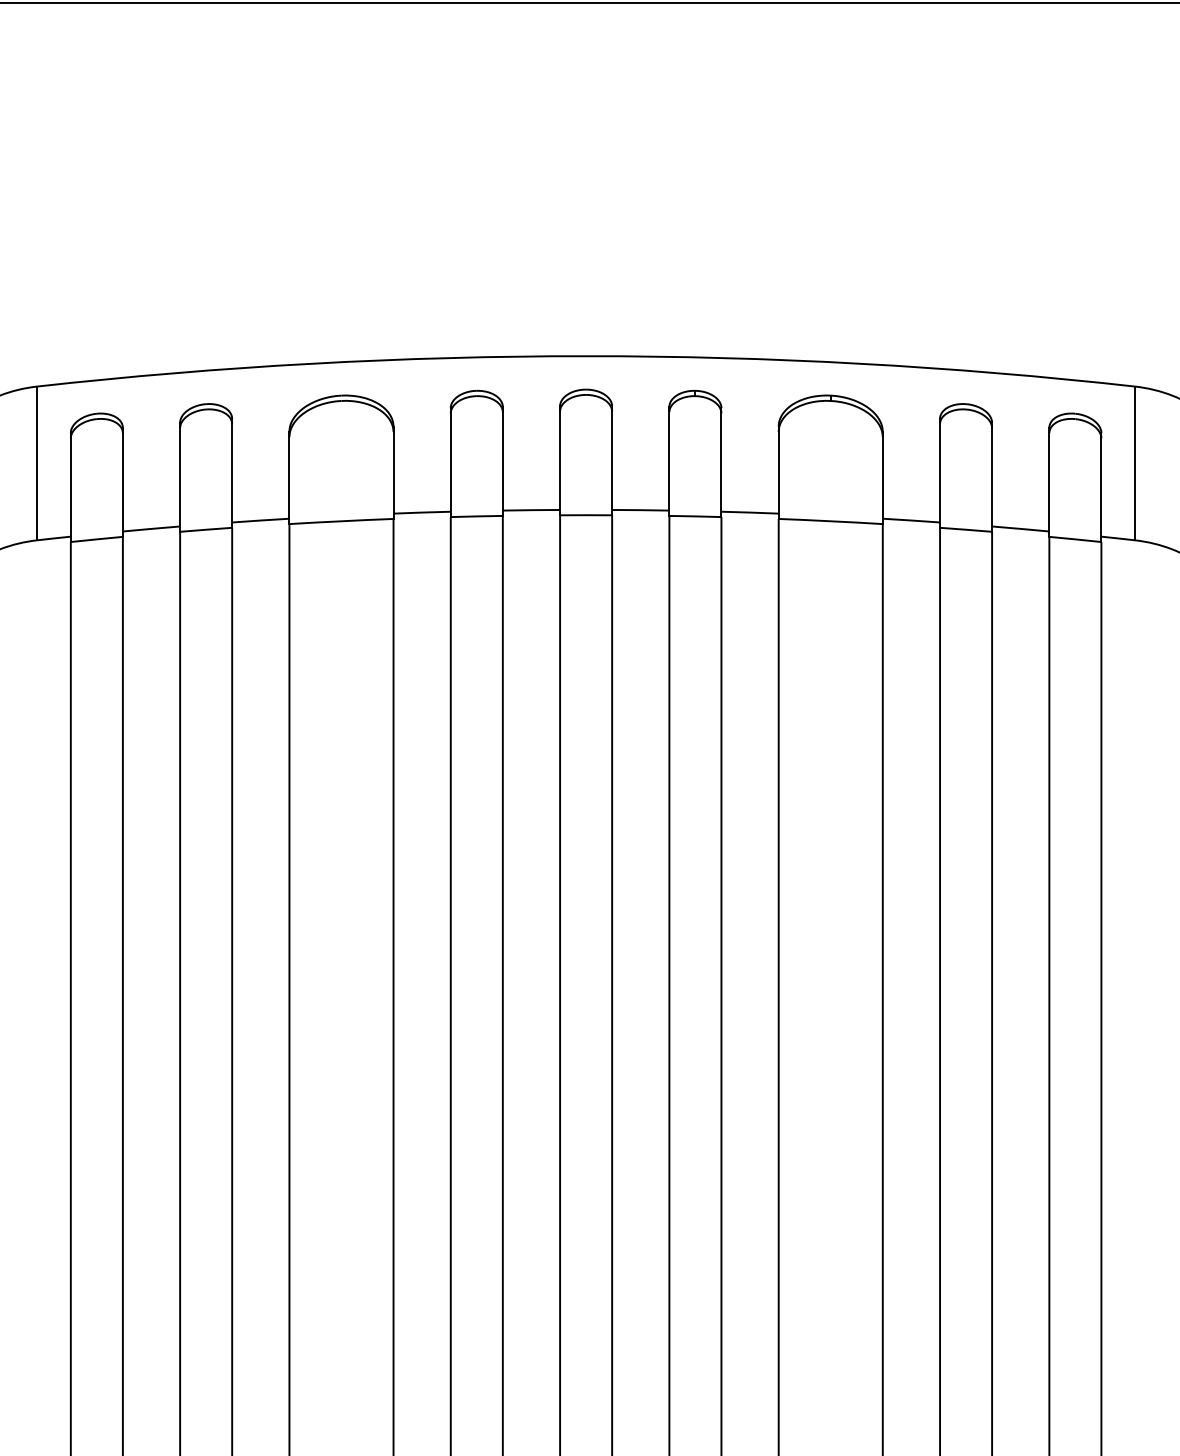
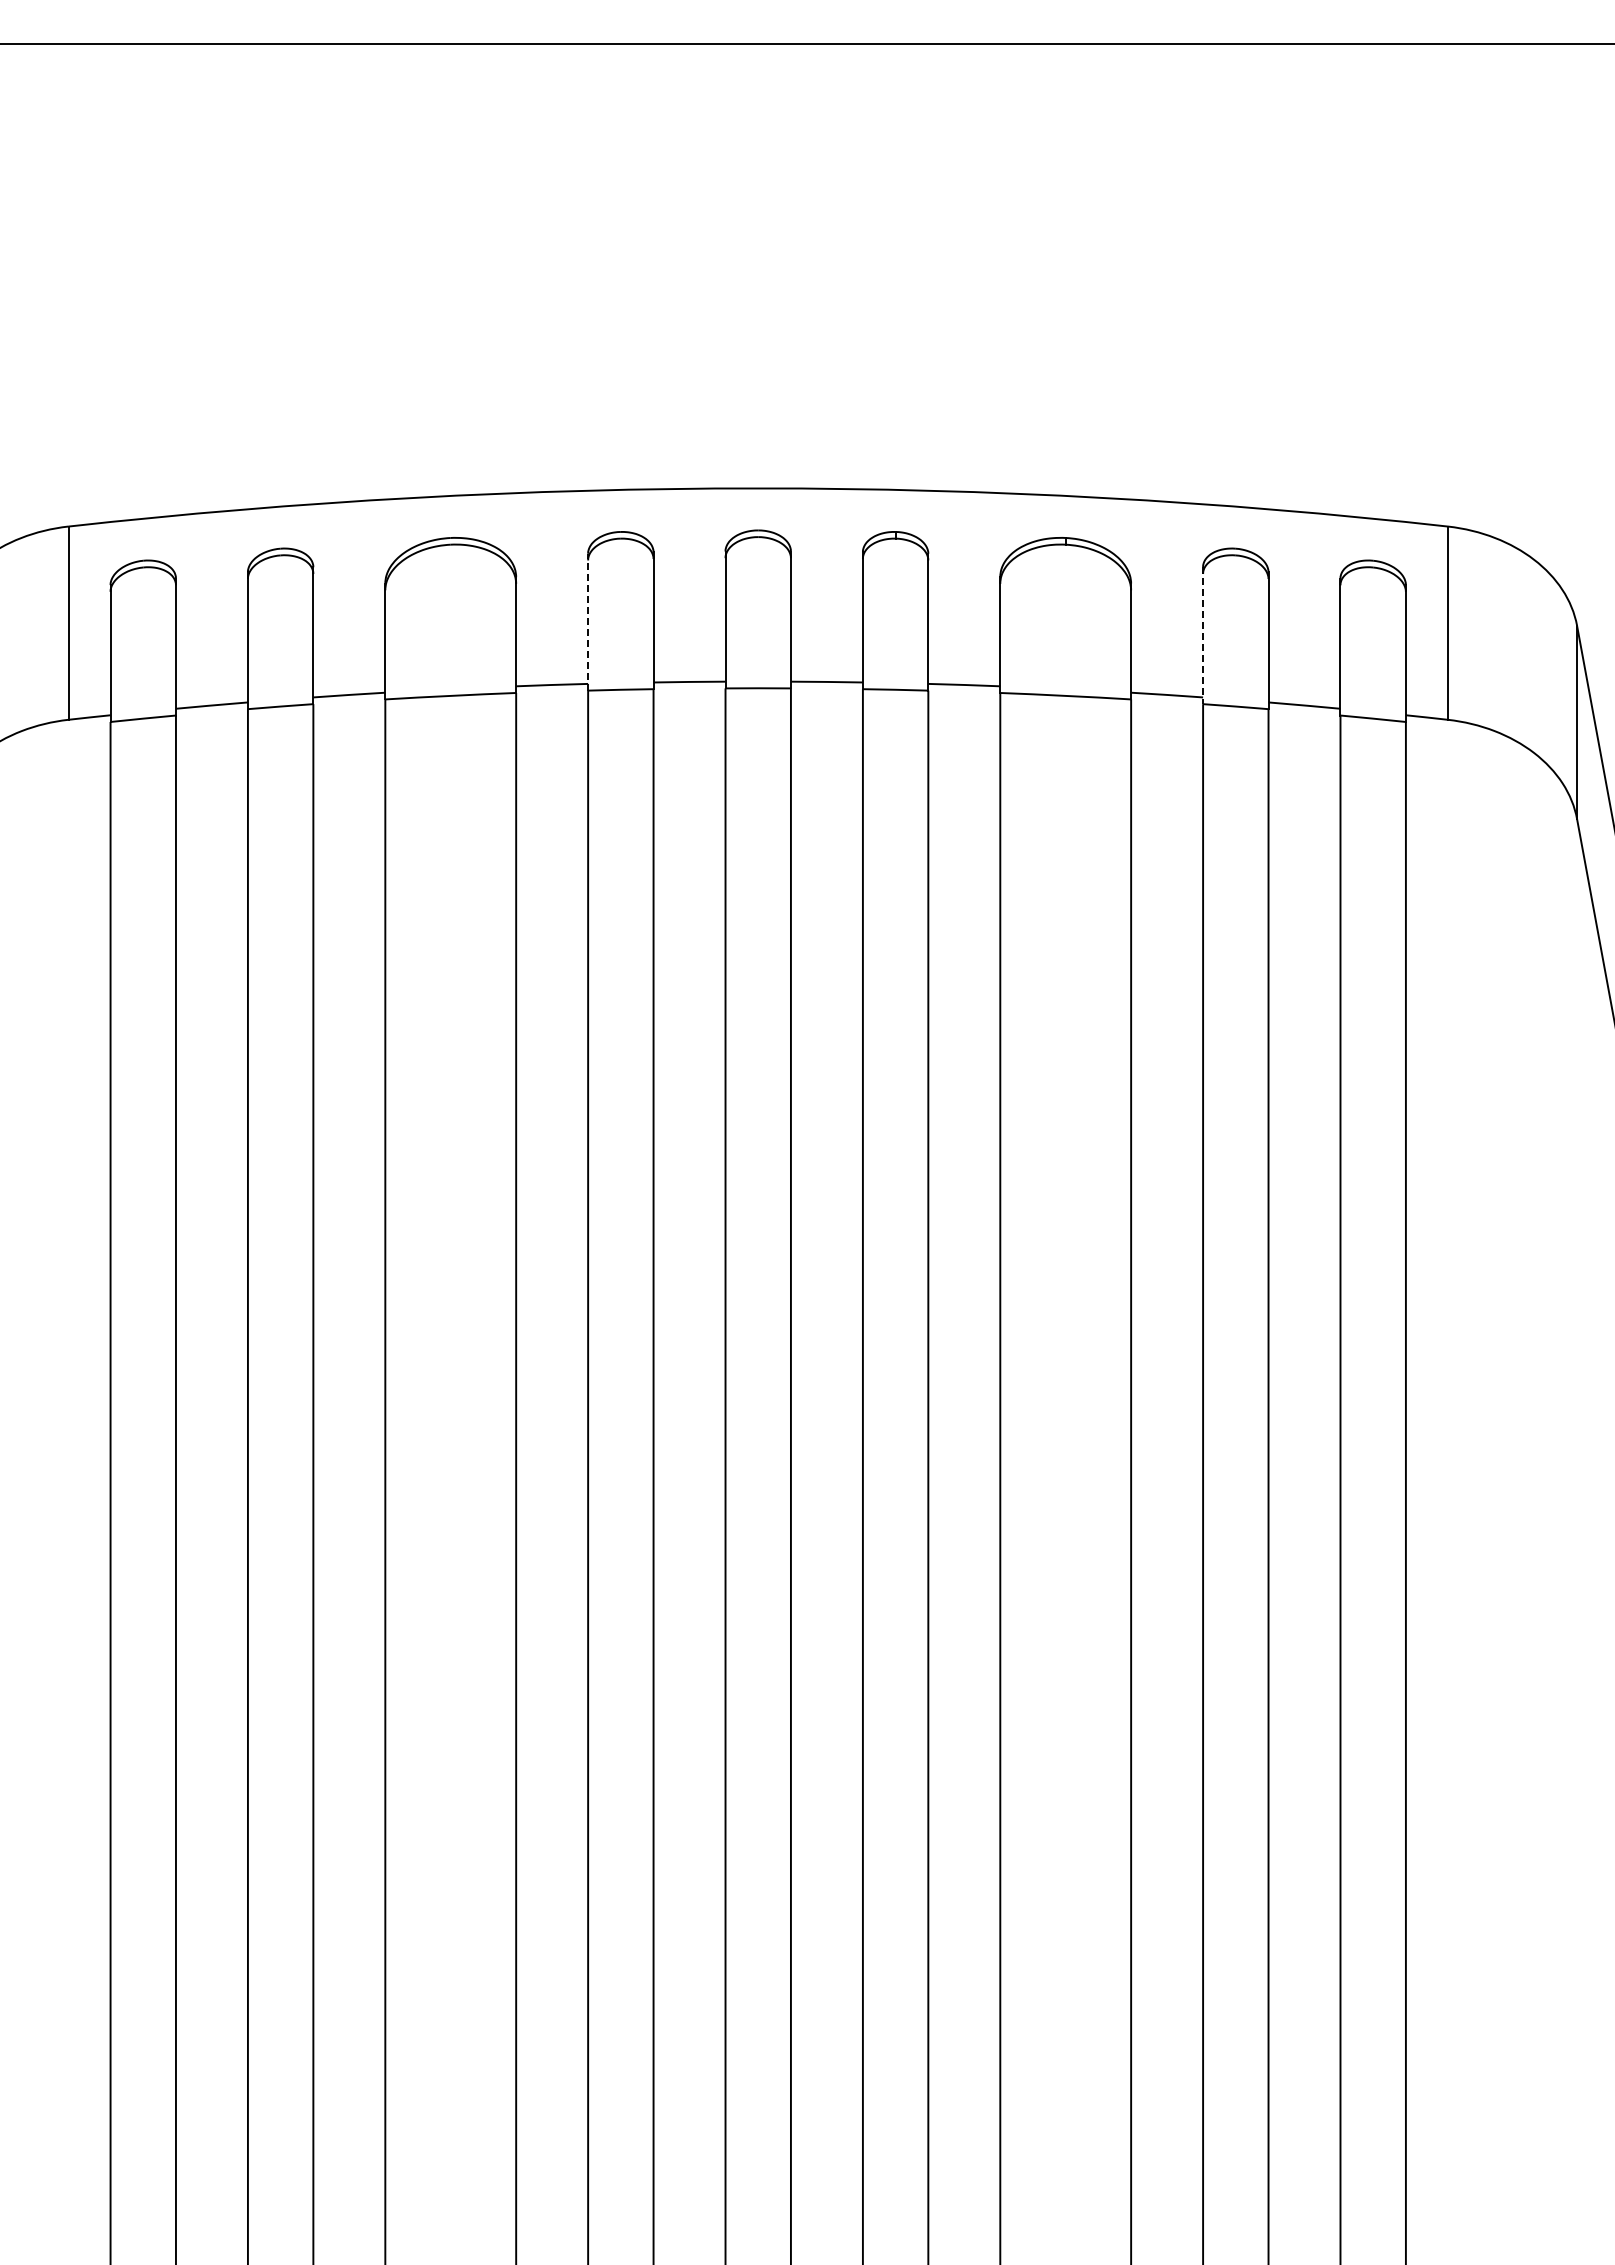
line: (451, 462) -> (588, 621), solid -> dashed
line: (940, 474) -> (1203, 636), solid -> dashed

